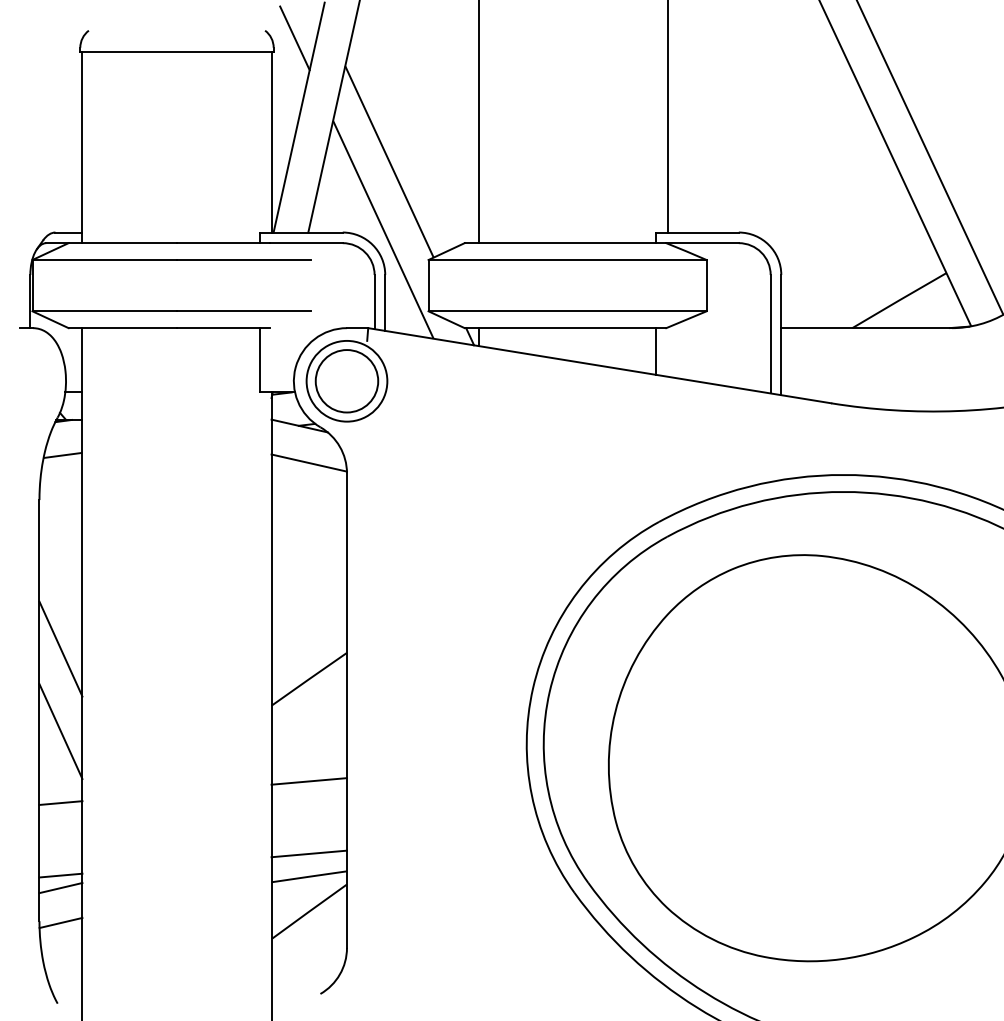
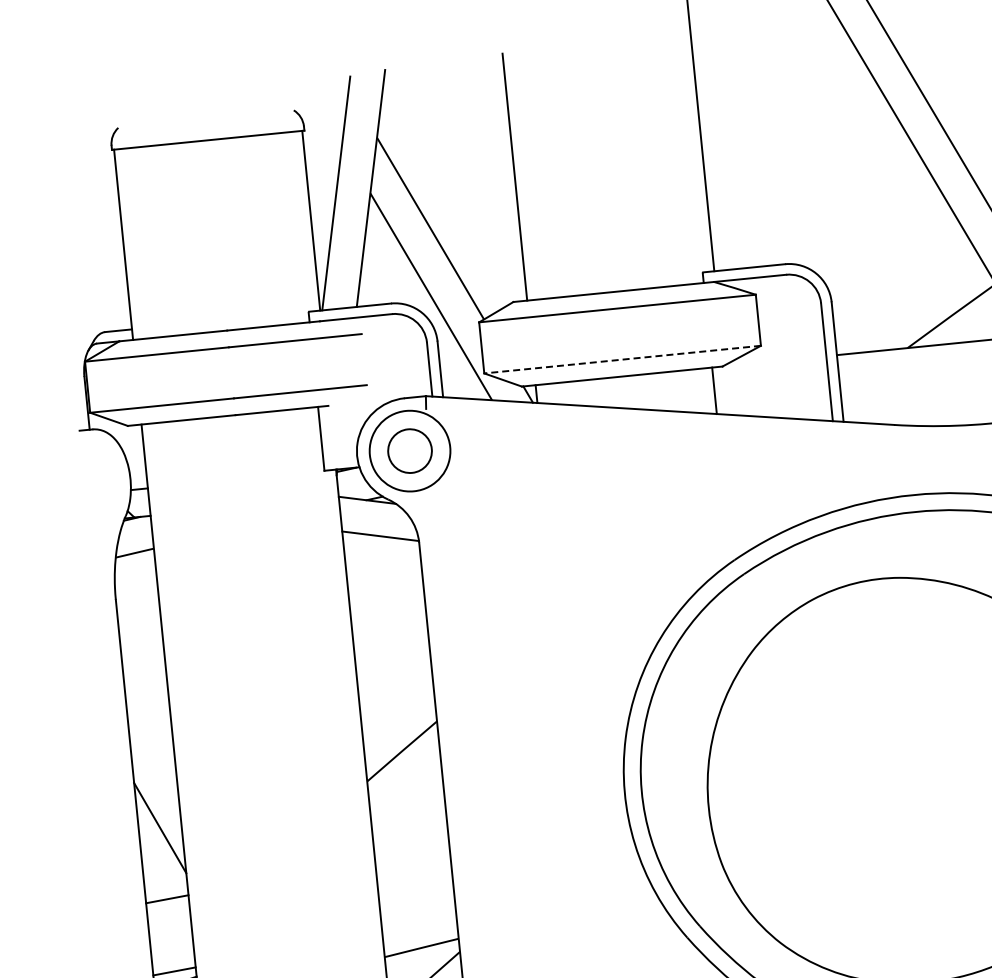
line: (294, 38) -> (323, 115), removed
line: (567, 311) -> (622, 359), solid -> dashed
circle: (346, 381) -> (409, 451), size x0.7
line: (60, 648) -> (151, 745), removed
line: (309, 781) -> (412, 853), removed
line: (309, 853) -> (419, 924), removed

